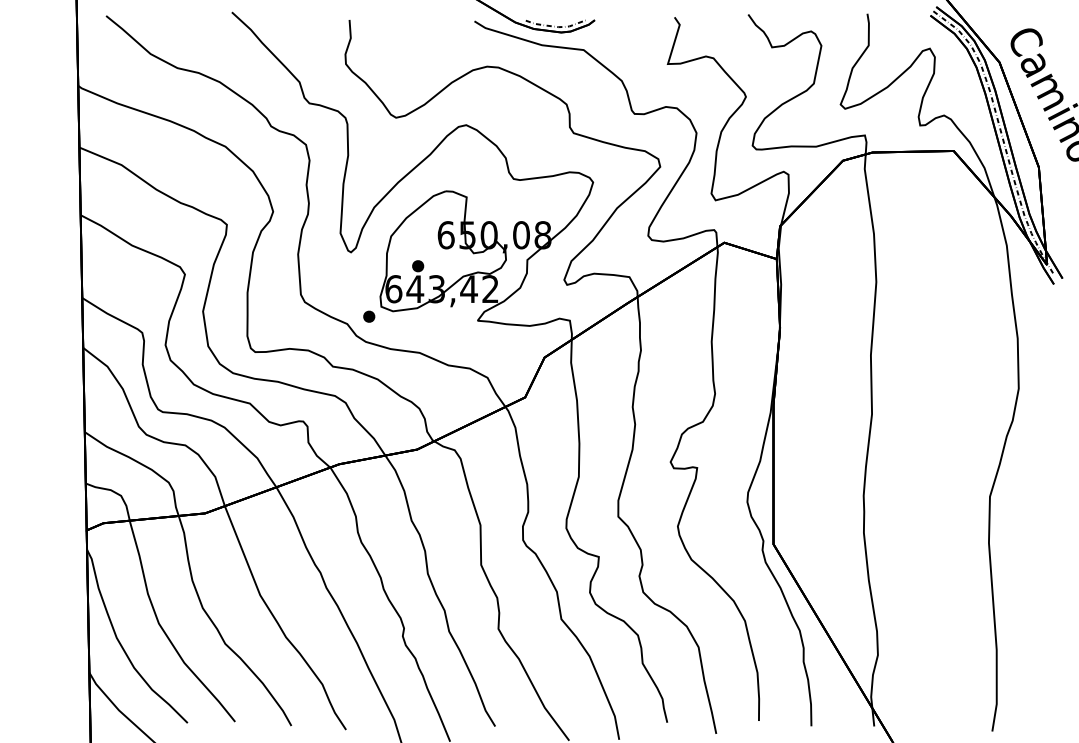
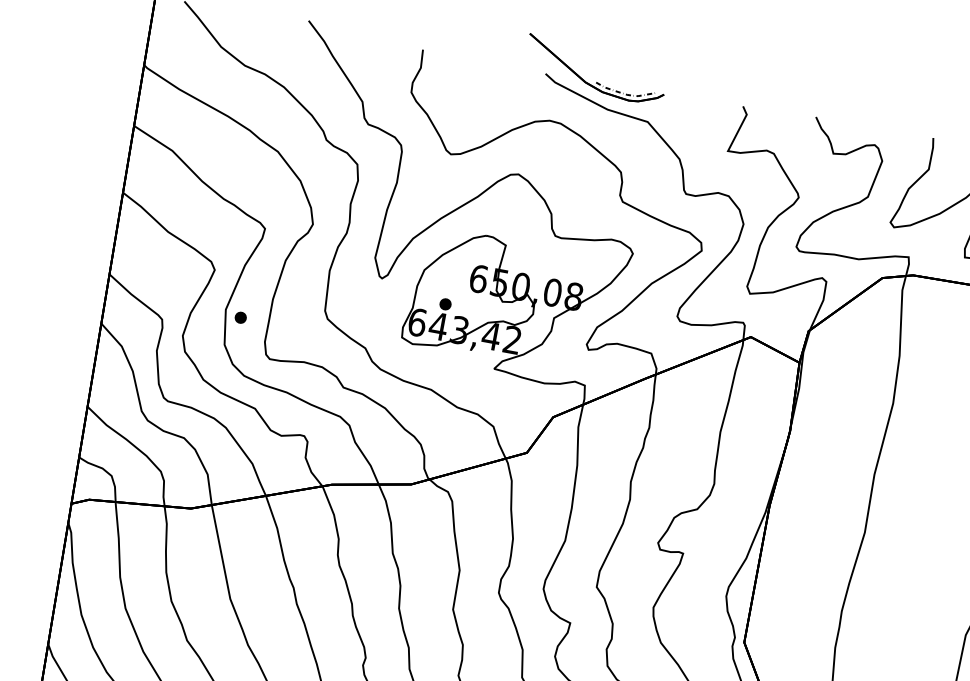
part: (369, 316) -> (241, 317), moved

